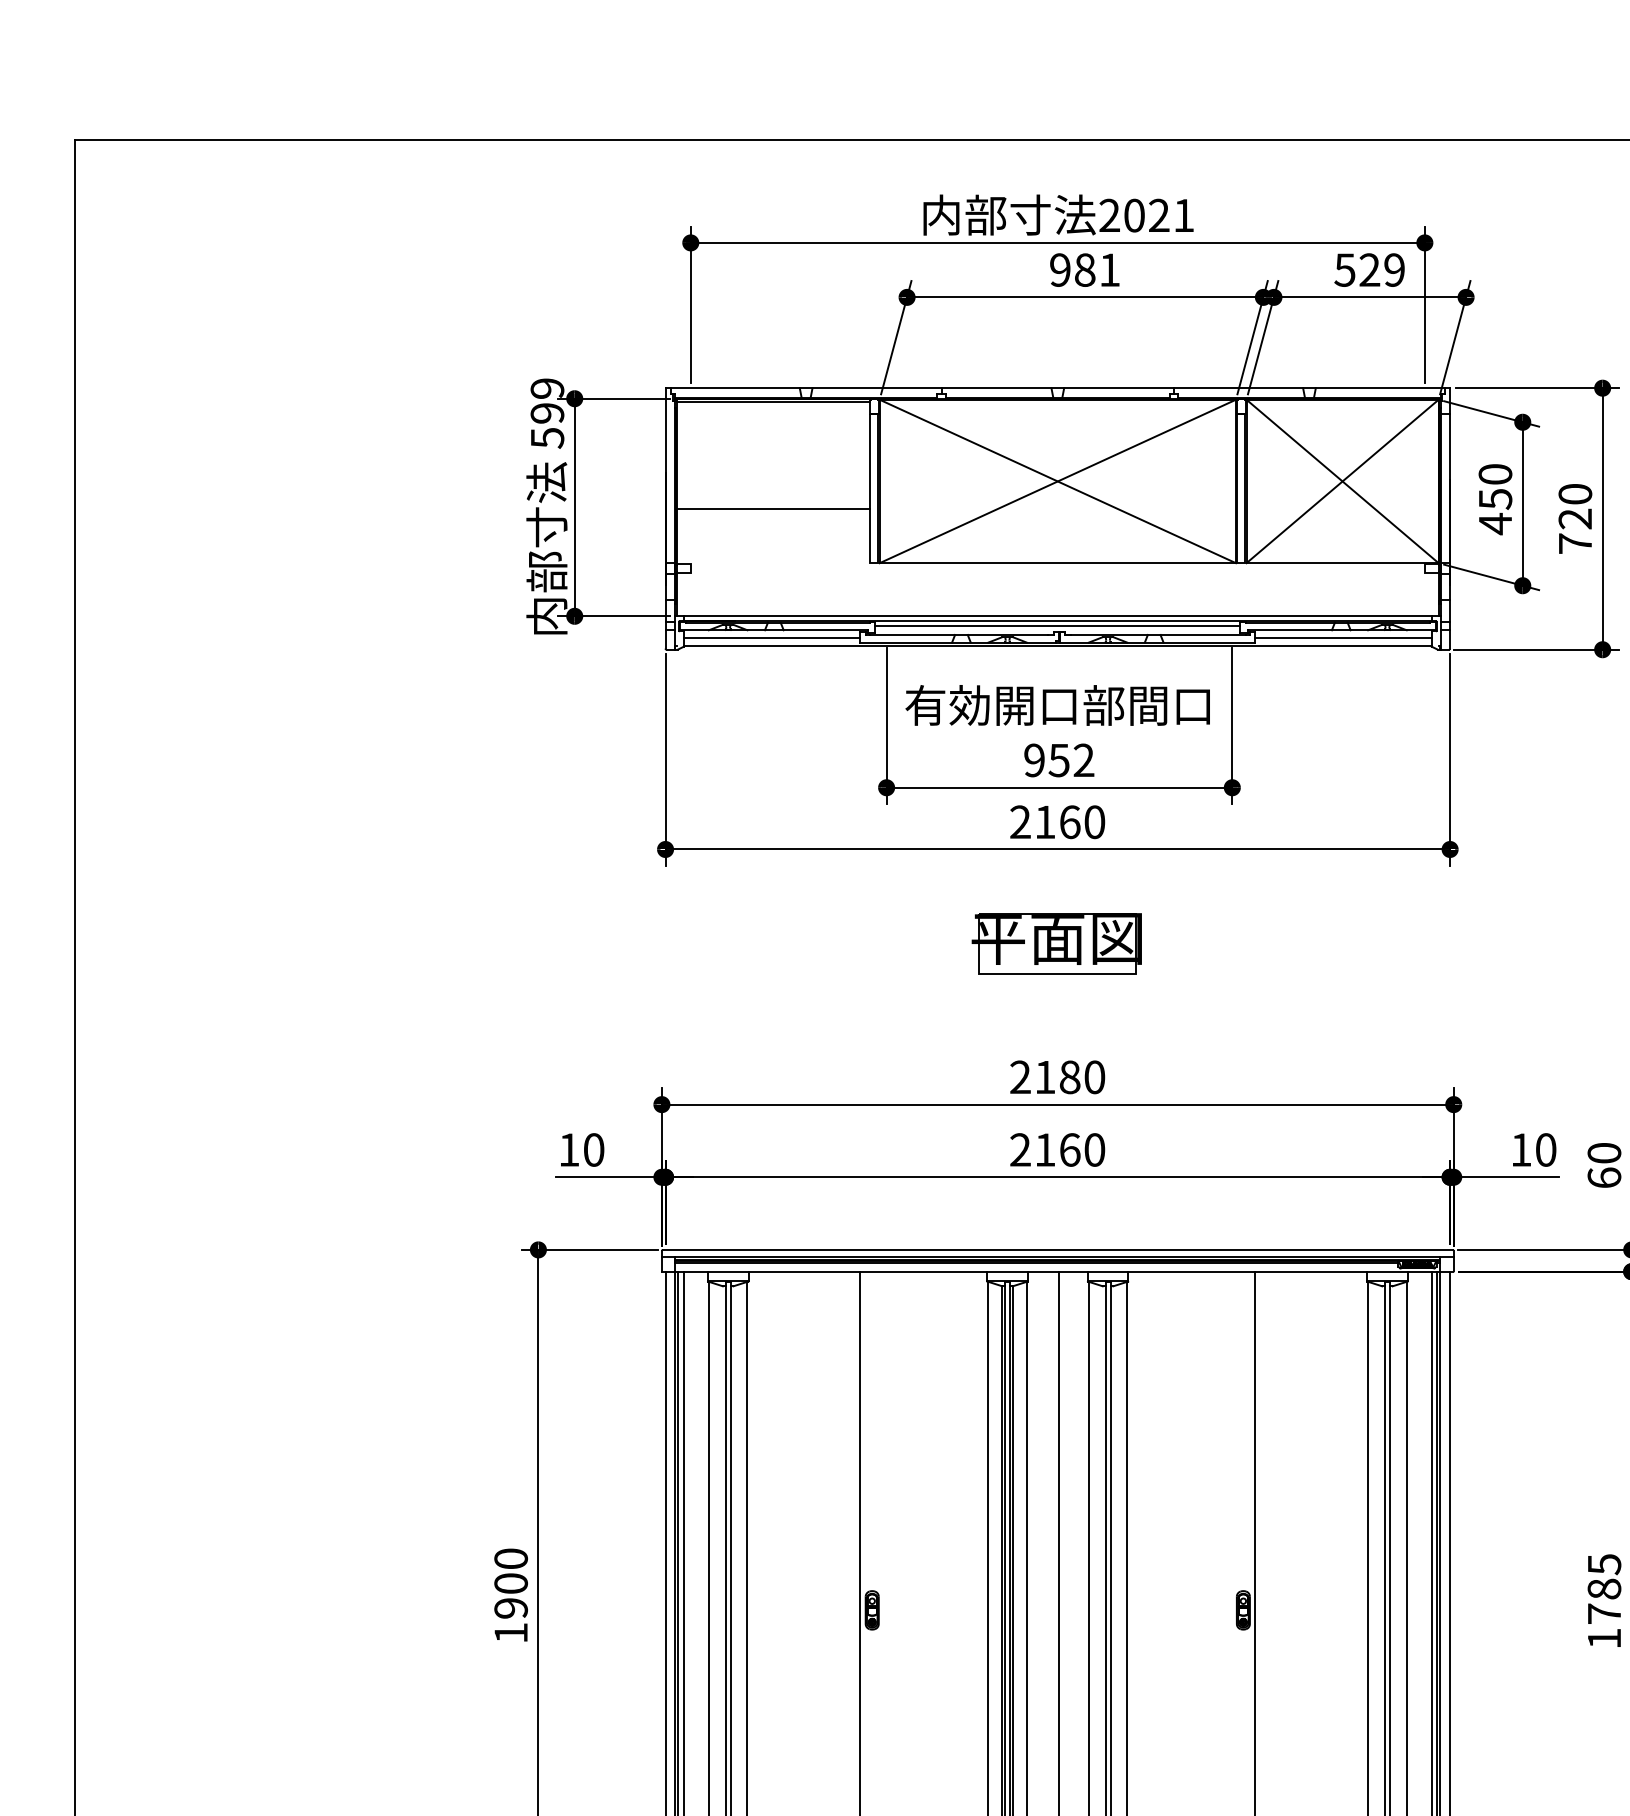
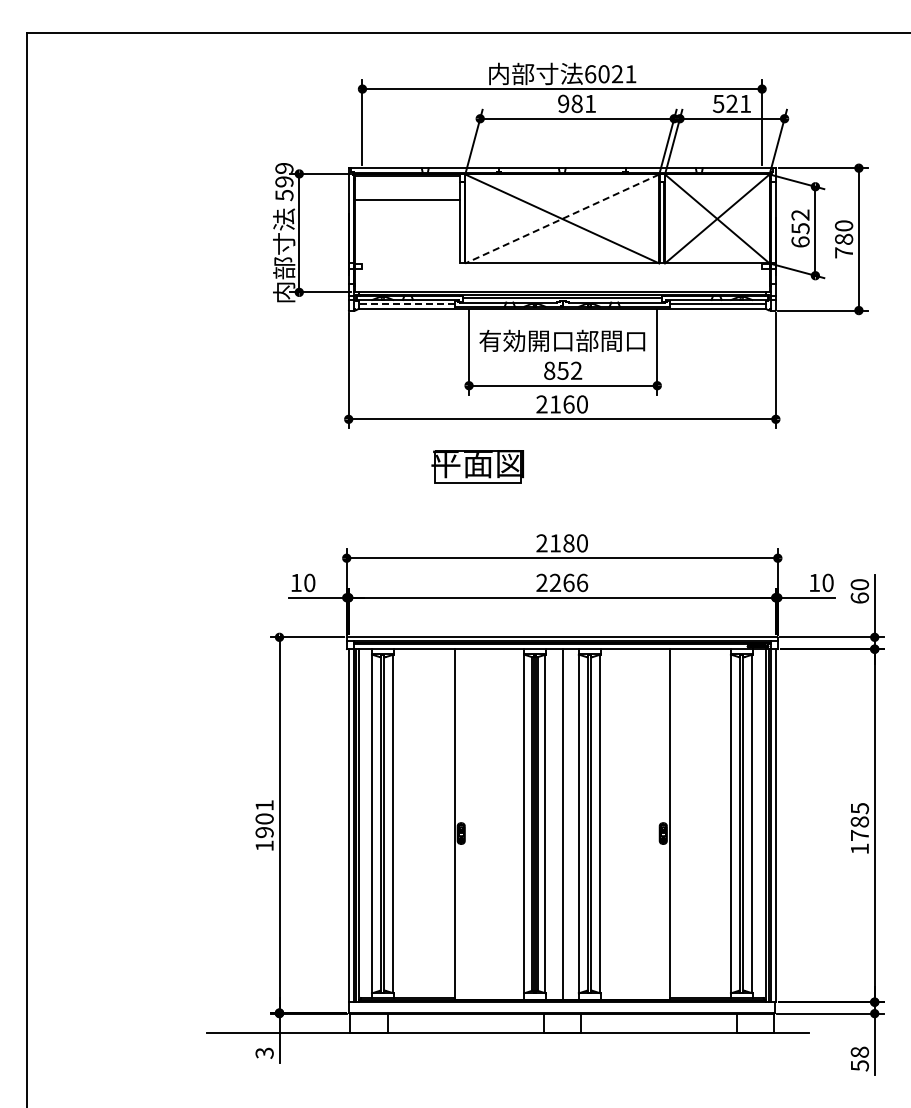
text: (1109, 216) -> (590, 74), 2021 -> 6021
text: (1394, 269) -> (745, 103), 529 -> 521
line: (1058, 480) -> (562, 218), solid -> dashed
text: (1495, 498) -> (800, 228), 450 -> 652
line: (773, 508) -> (407, 199), moved
text: (1576, 517) -> (844, 238), 720 -> 780
line: (771, 638) -> (406, 304), solid -> dashed
text: (1034, 759) -> (549, 370), 952 -> 852
part: (1056, 943) -> (477, 466), moved
text: (1071, 1149) -> (569, 582), 2160 -> 2266
text: (510, 1558) -> (264, 805), 1900 -> 1901

